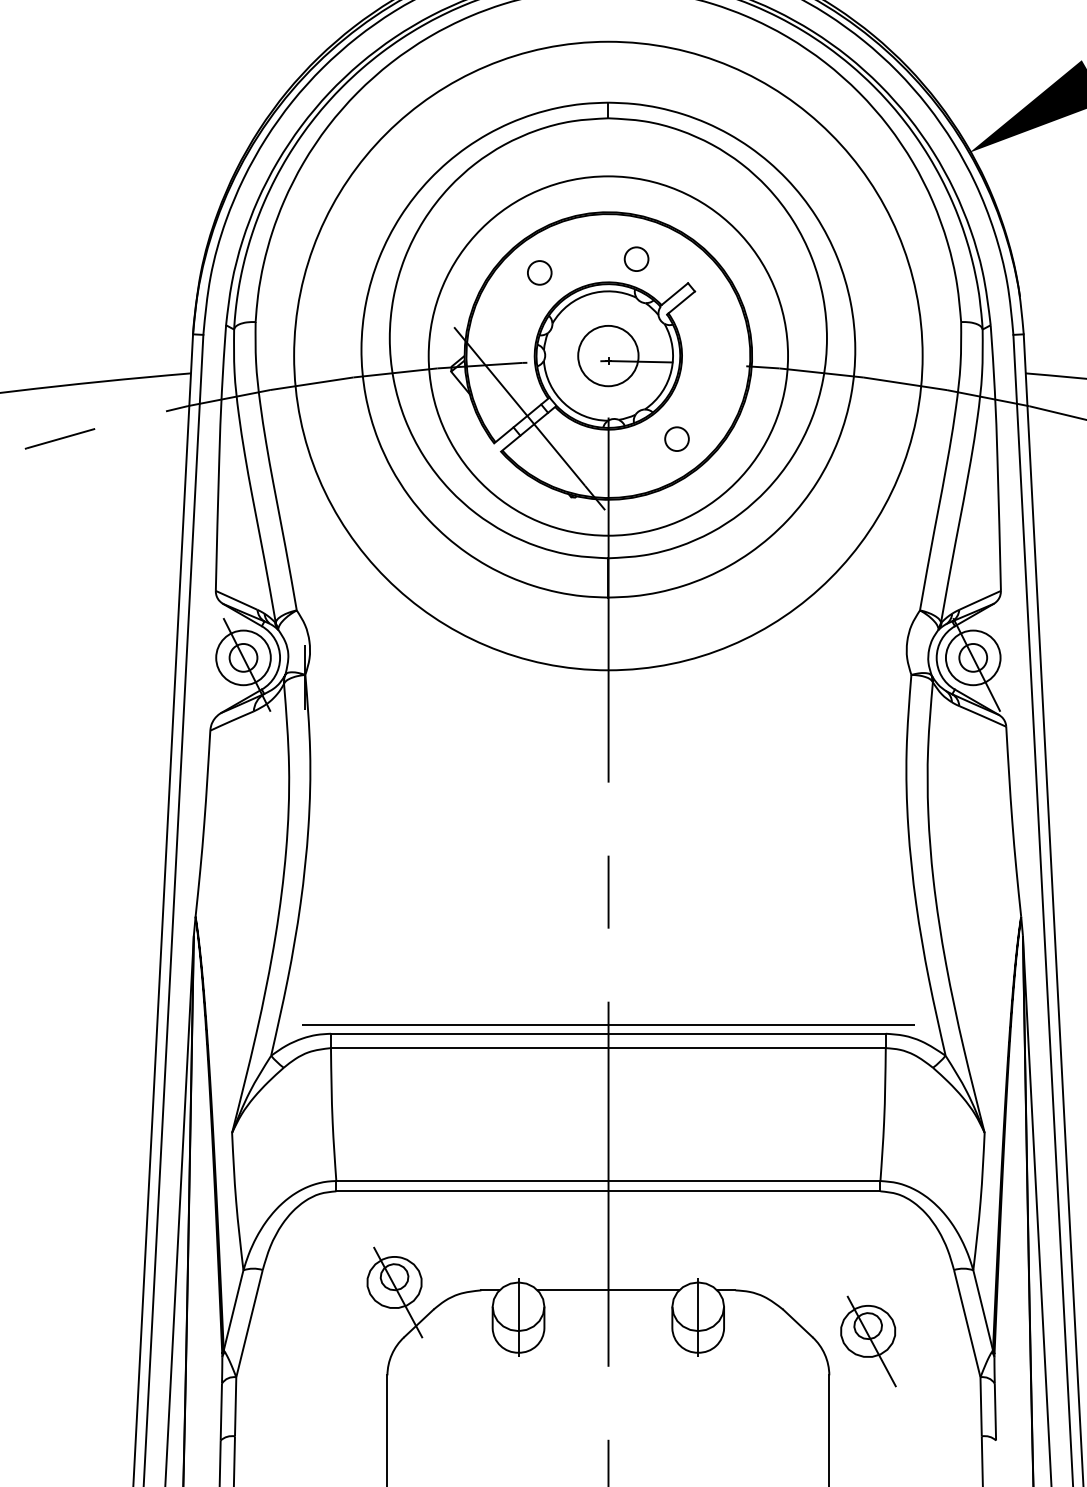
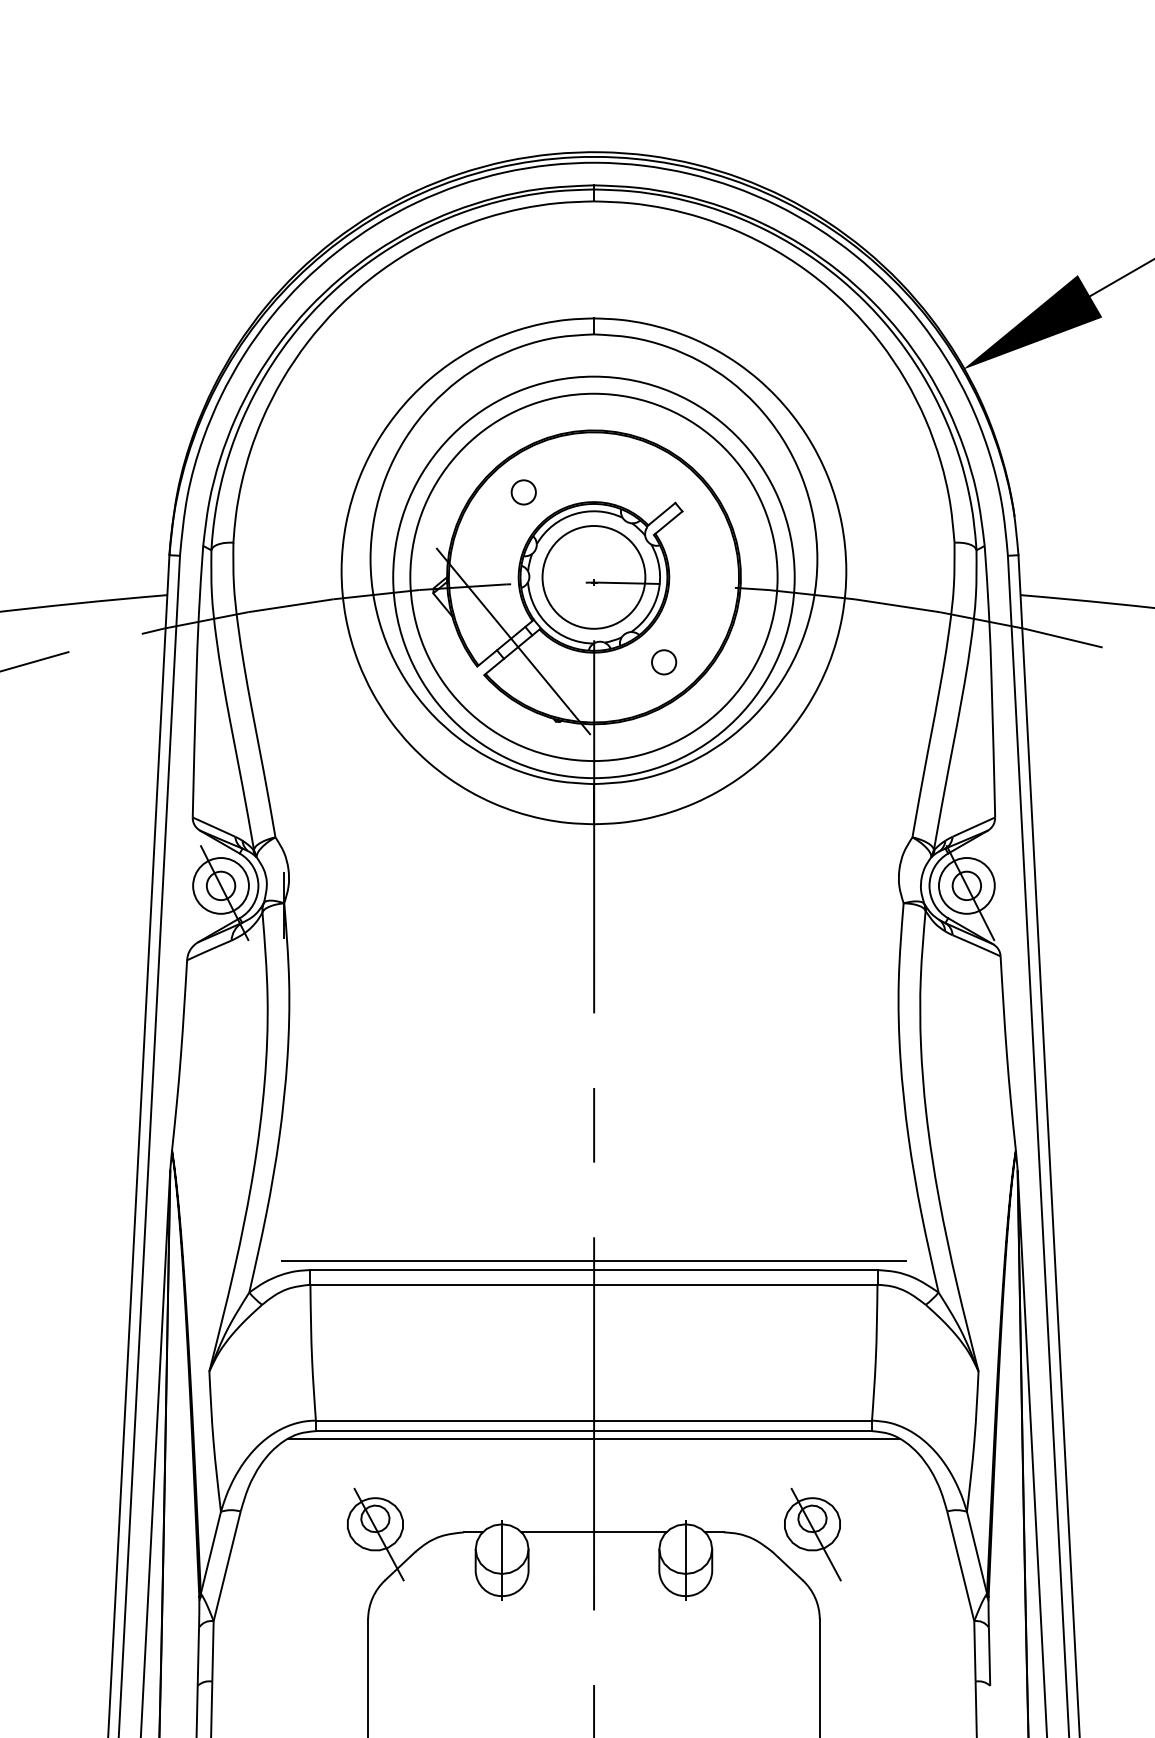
circle: (636, 259) -> (622, 478), removed
circle: (607, 355) -> (593, 576), size x1.67
circle: (607, 356) -> (593, 577), size x0.62
line: (607, 1198) -> (593, 1438), added
part: (868, 1341) -> (812, 1534), moved

